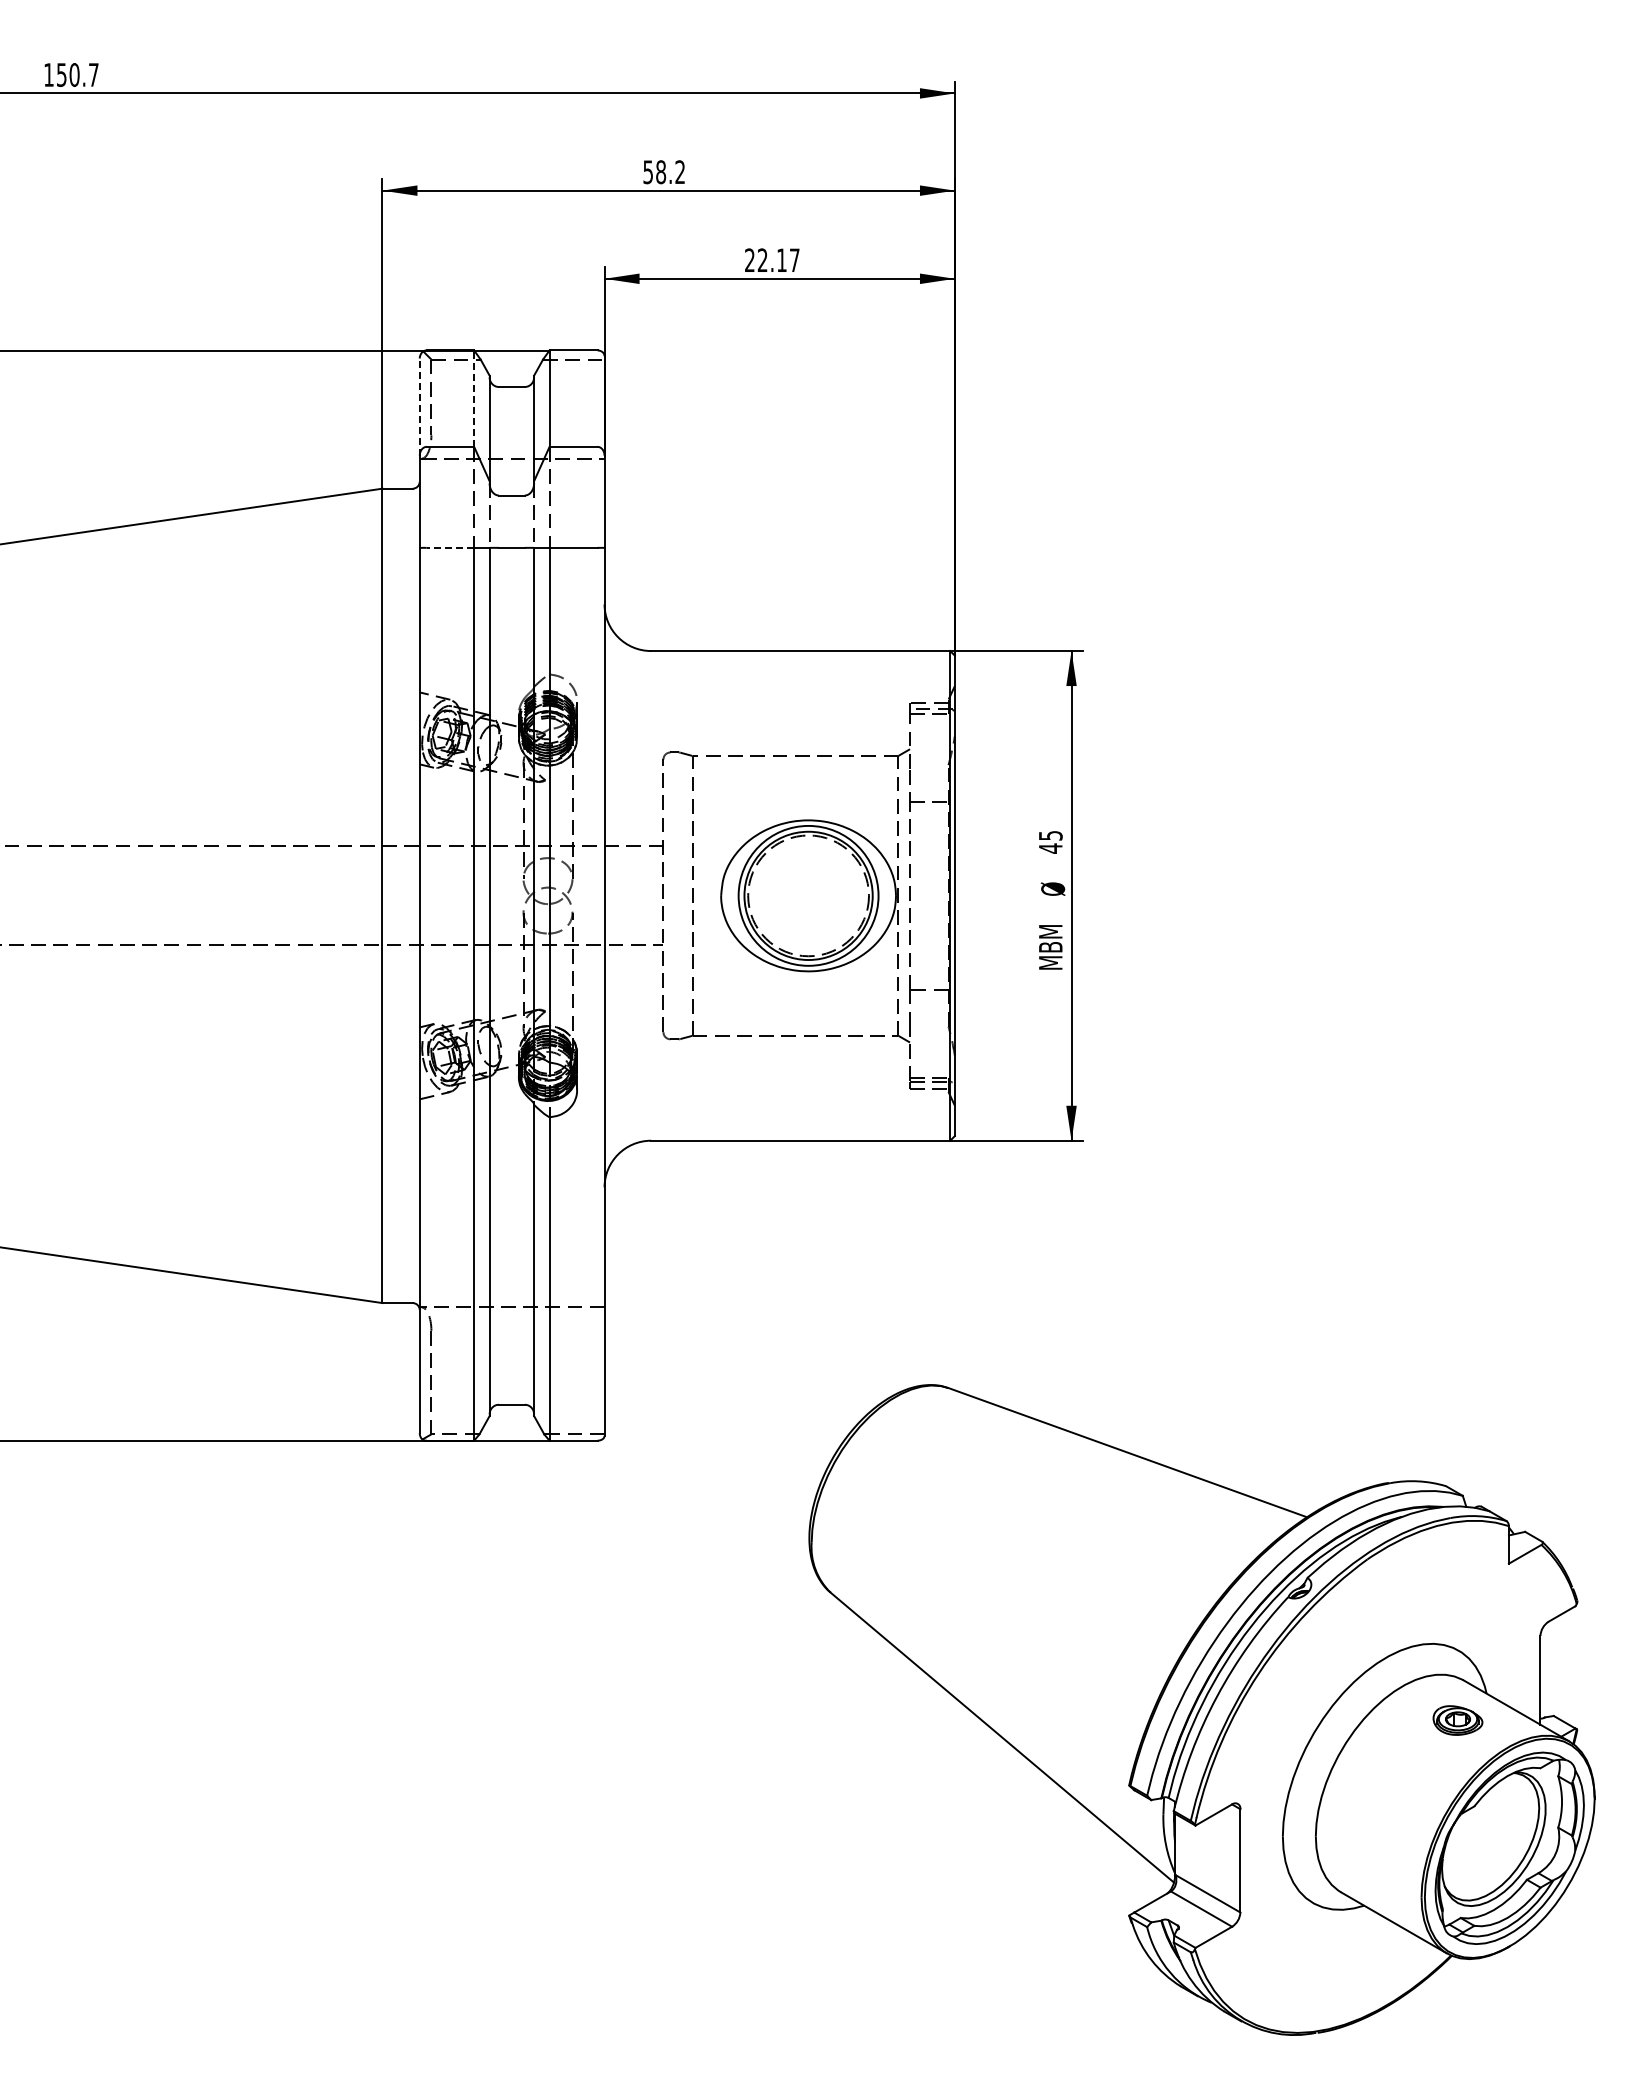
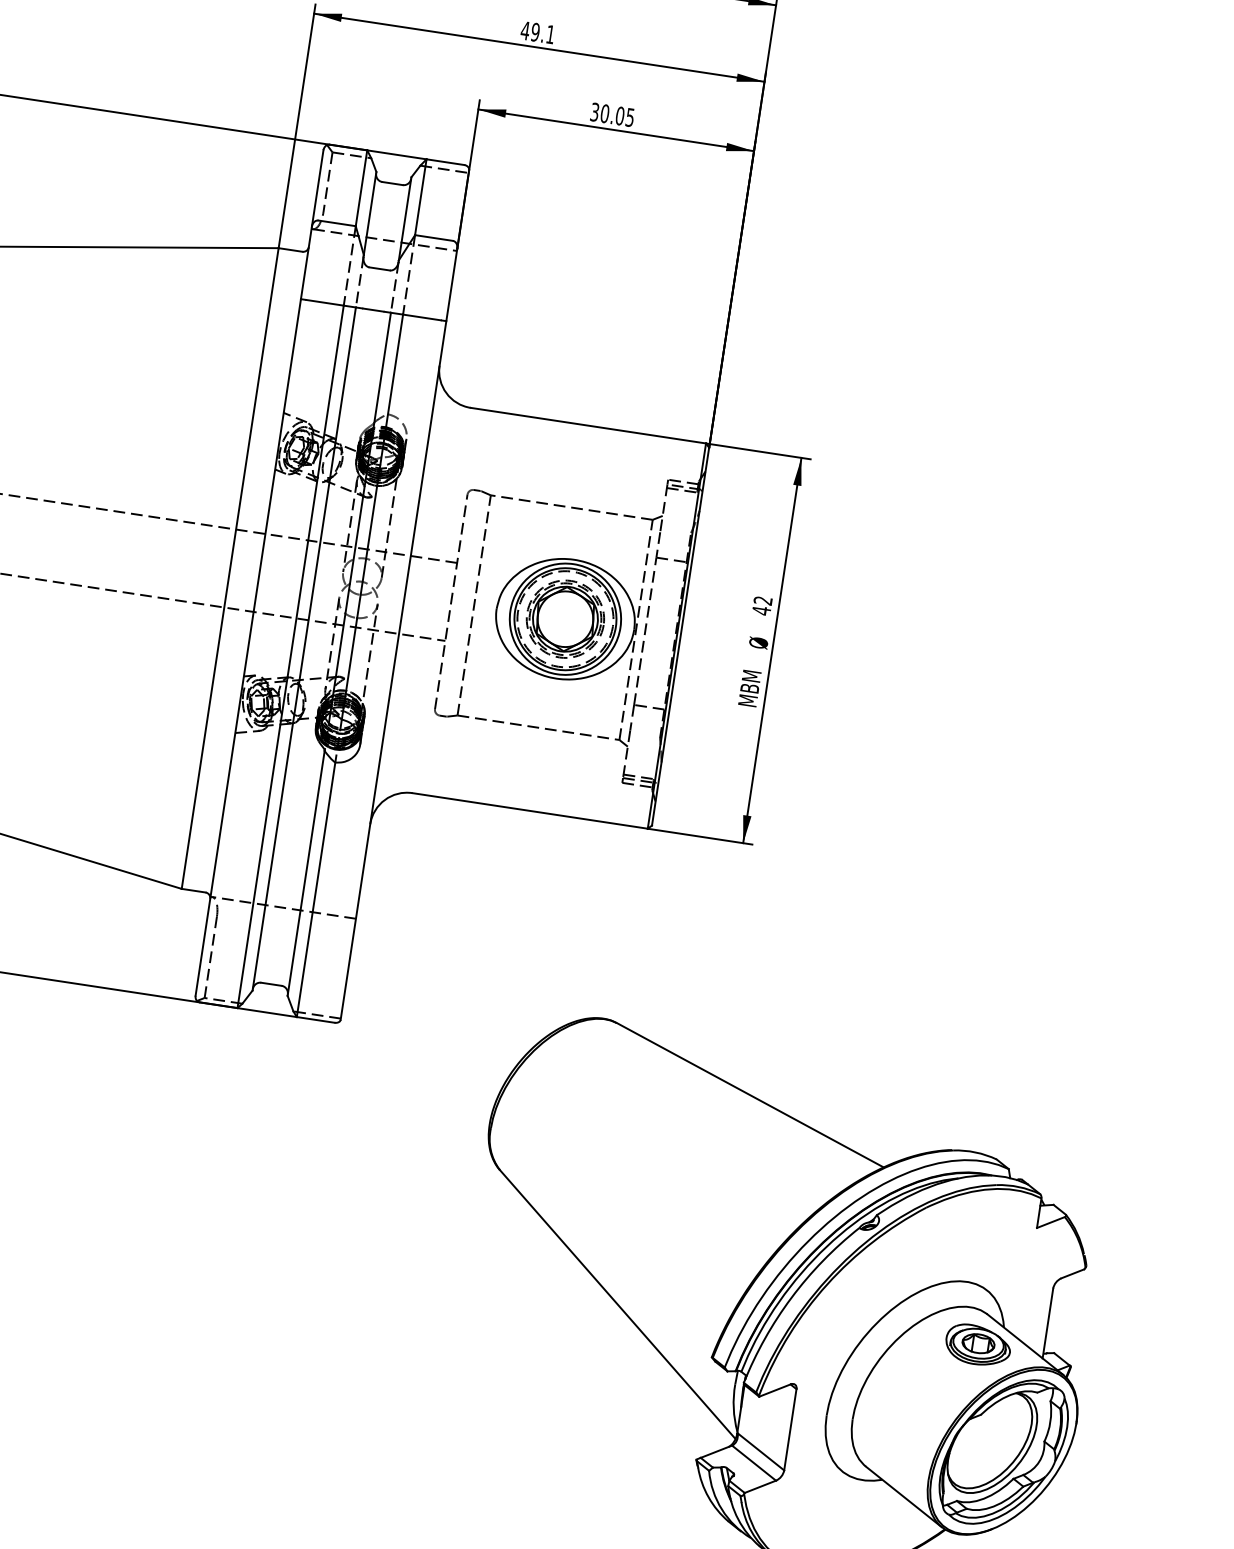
text: (663, 172) -> (537, 32), 58.2 -> 49.1
text: (772, 260) -> (612, 115), 22.17 -> 30.05
line: (474, 398) -> (361, 188), dashed -> solid
line: (419, 407) -> (317, 188), dashed -> solid
line: (450, 547) -> (325, 302), dashed -> solid
text: (1050, 835) -> (762, 600), 45 -> 42
part: (808, 895) -> (565, 618), added
part: (1457, 1720) -> (977, 1345), size x1.67

